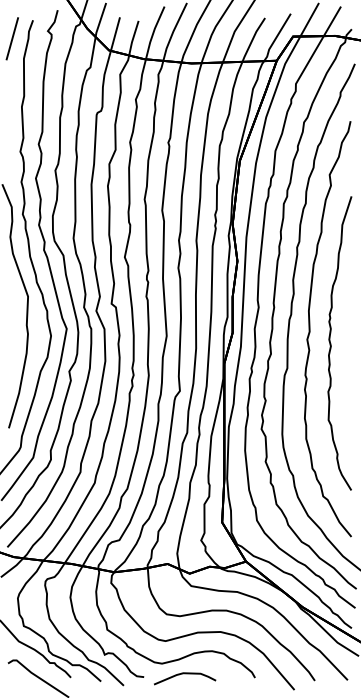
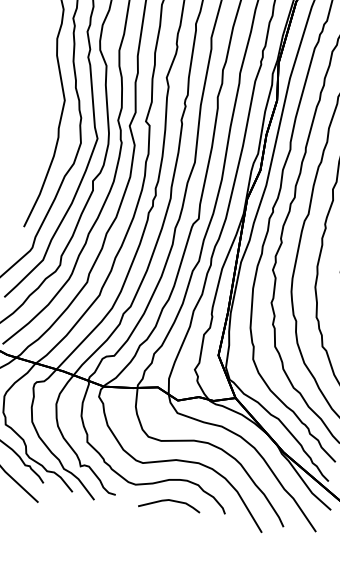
curve: (185, 674) -> (170, 501), moved

